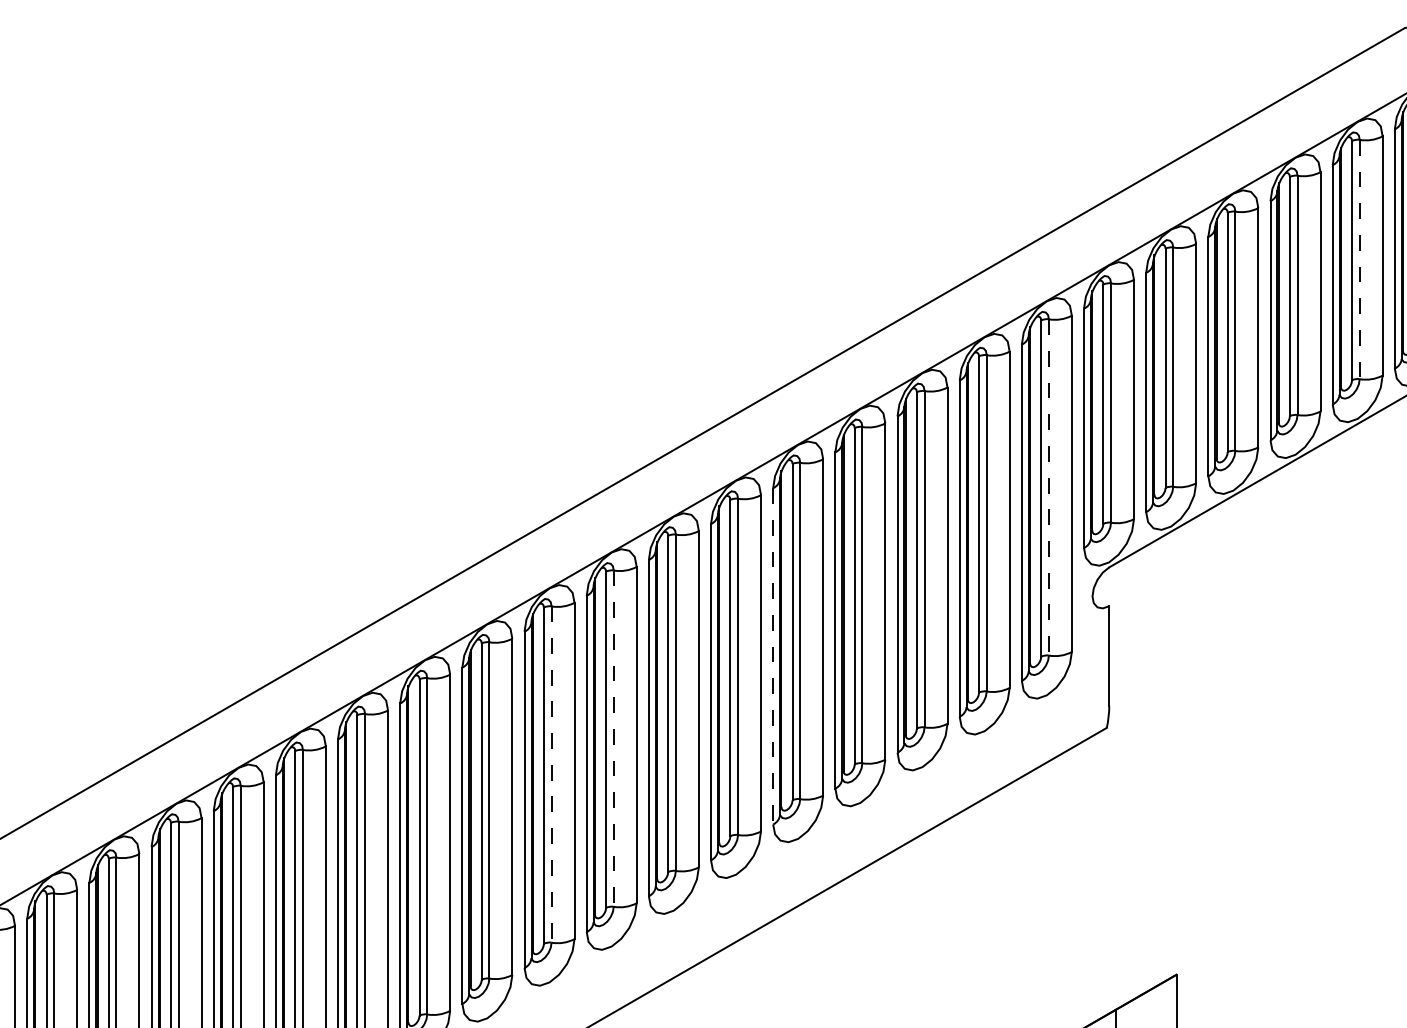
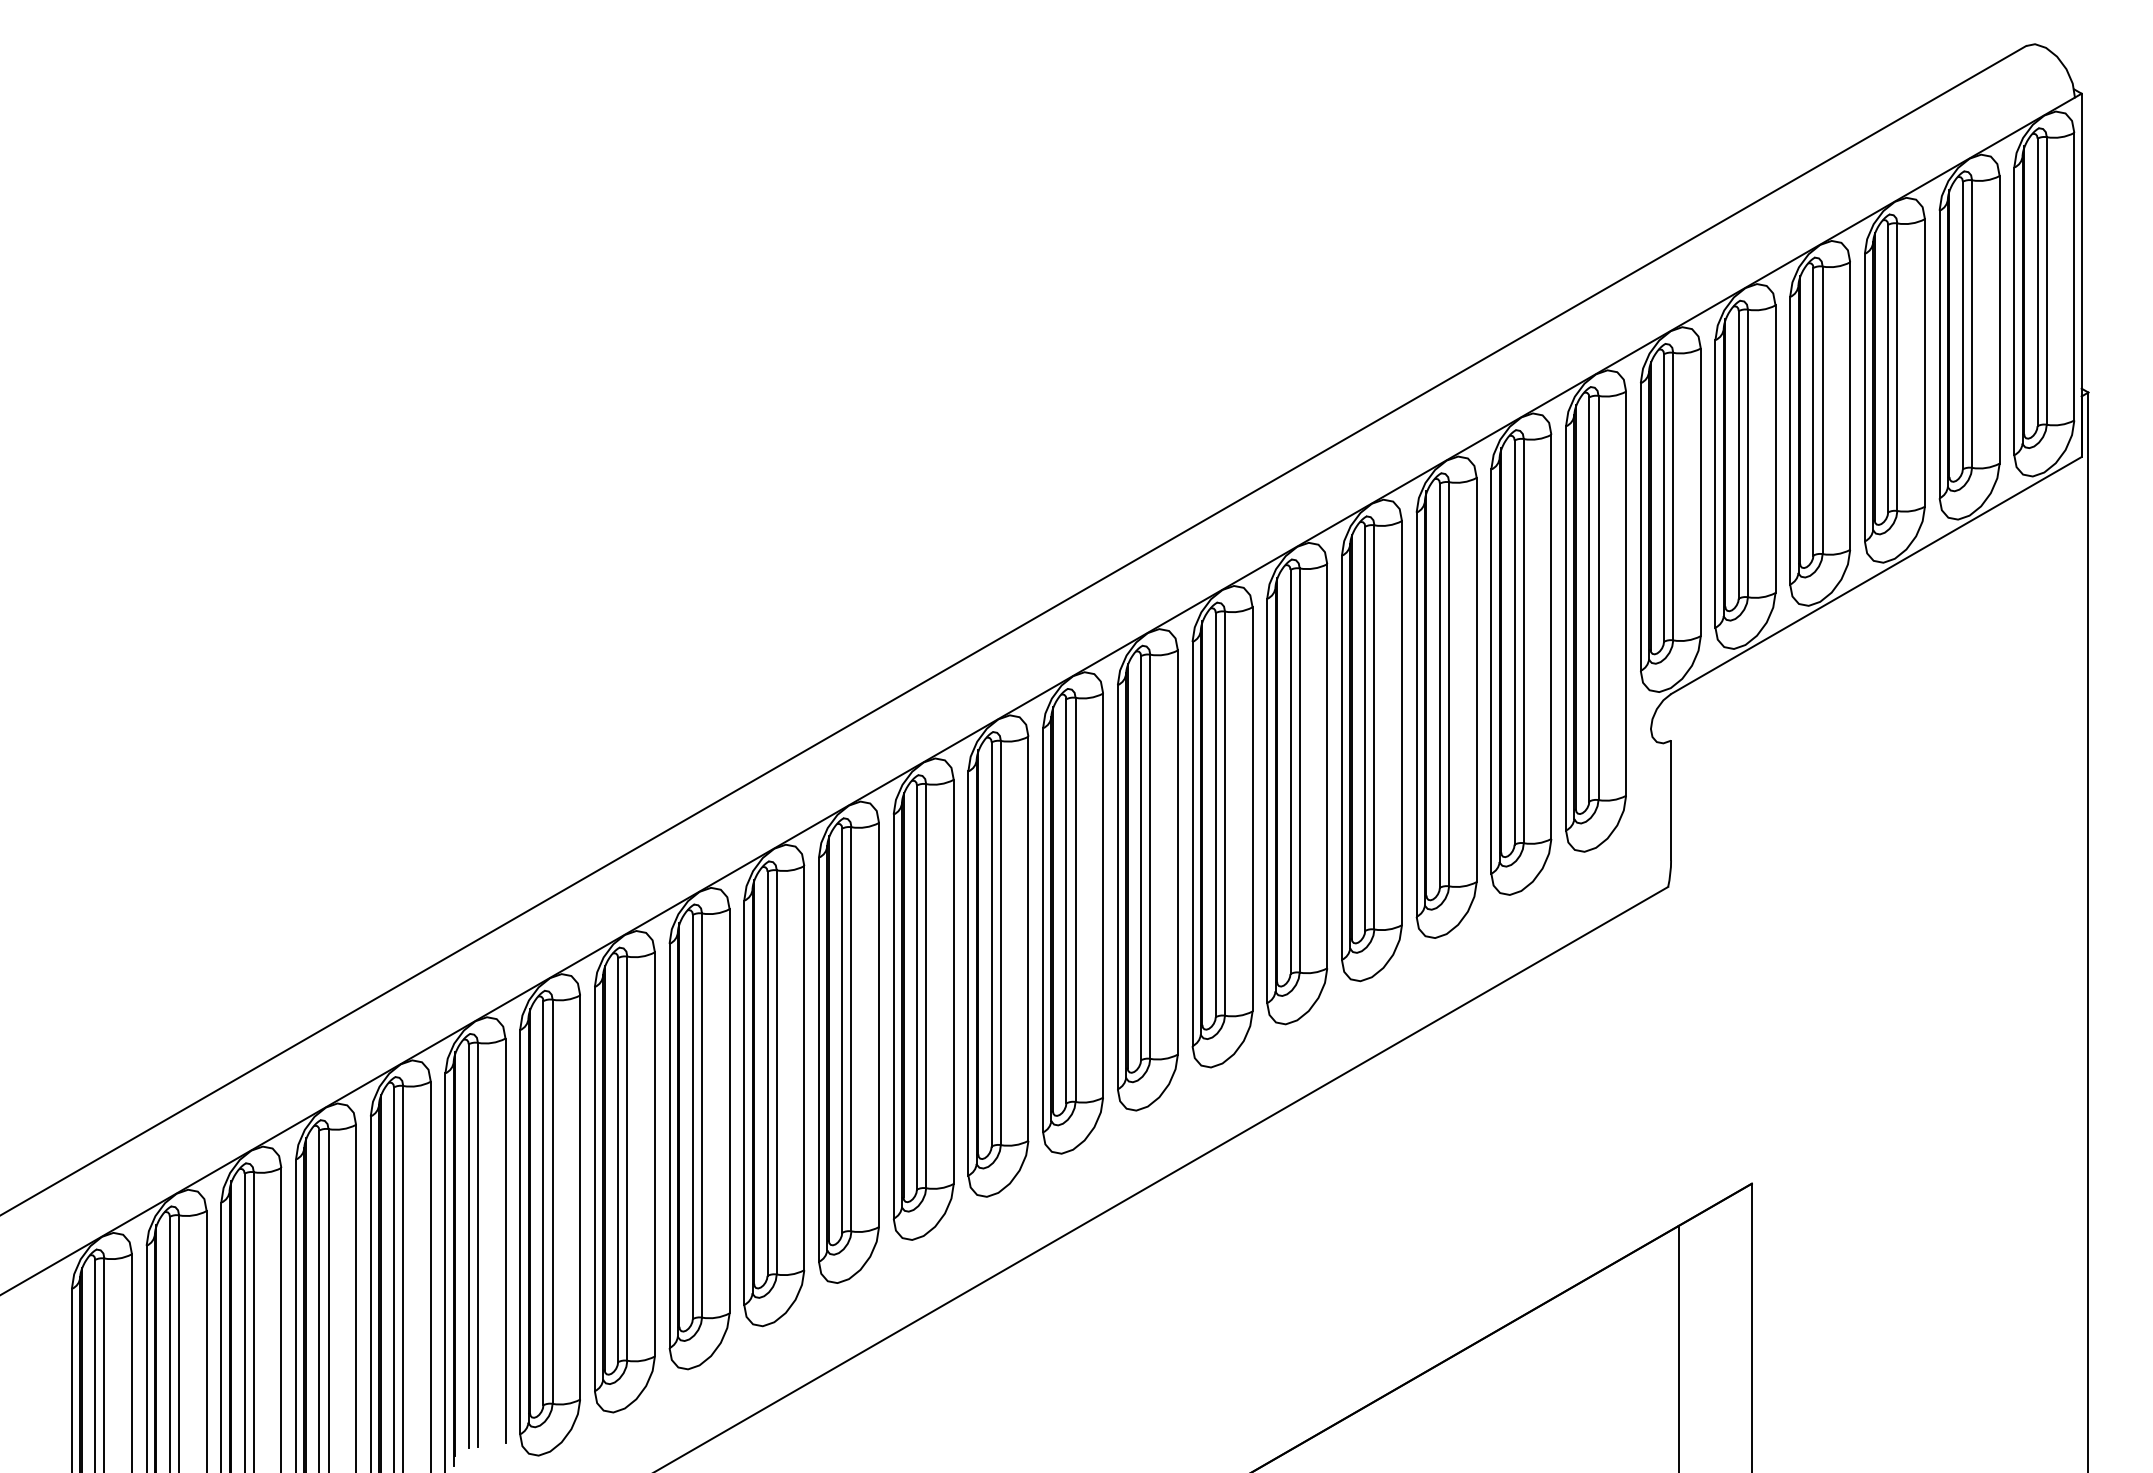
line: (1360, 259) -> (1972, 324), dashed -> solid
line: (1048, 487) -> (1598, 598), dashed -> solid
line: (773, 656) -> (1267, 801), dashed -> solid
line: (613, 739) -> (1075, 900), dashed -> solid
line: (551, 774) -> (1000, 943), dashed -> solid

